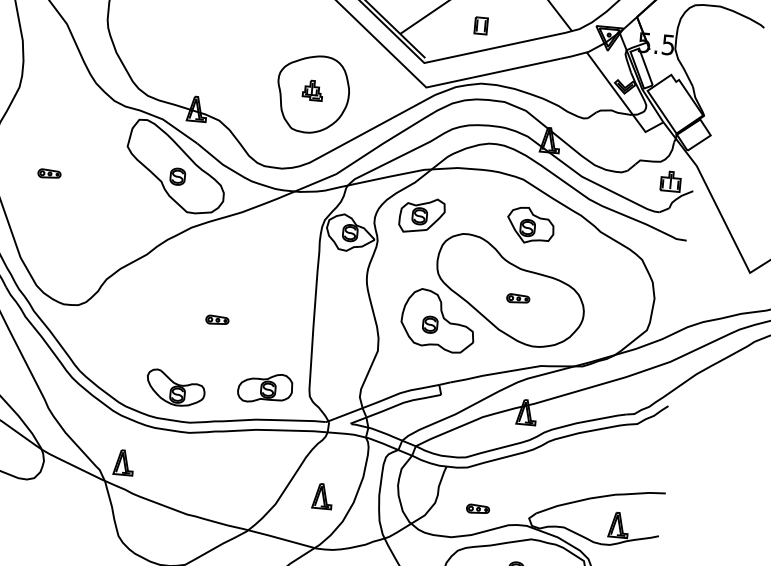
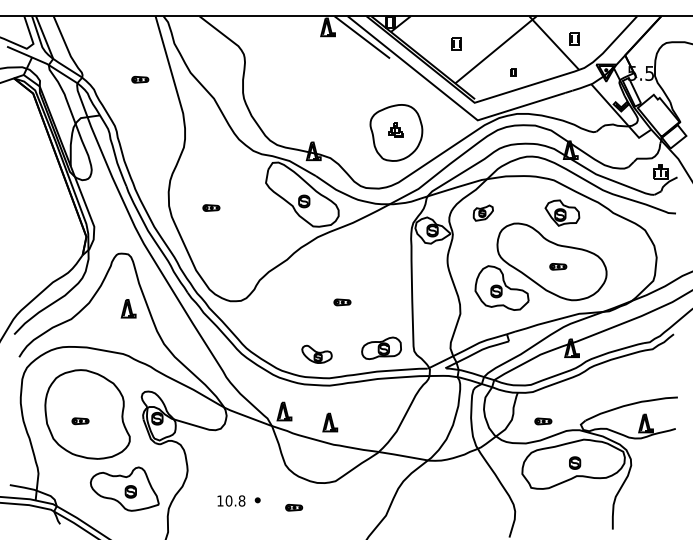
part: (481, 24) -> (513, 71), size x0.6
part: (422, 214) -> (483, 212), size x0.6
part: (175, 388) -> (316, 354), size x0.7
part: (322, 496) -> (330, 422), moved

